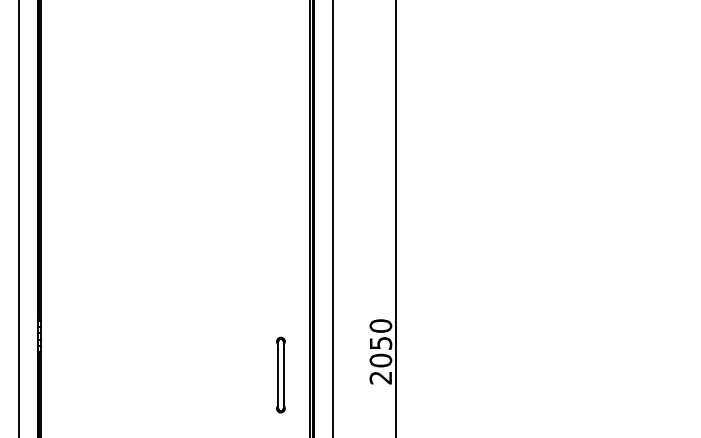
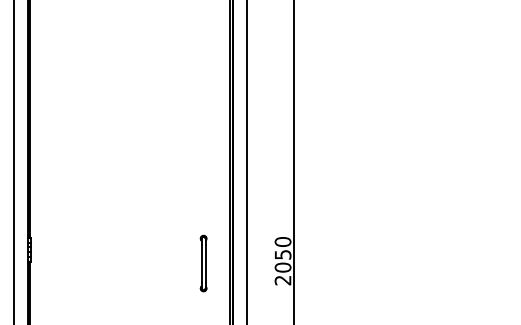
part: (280, 374) -> (203, 263), moved

